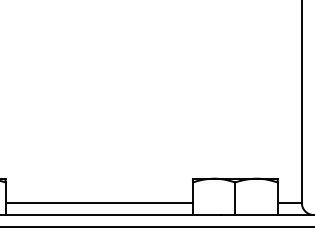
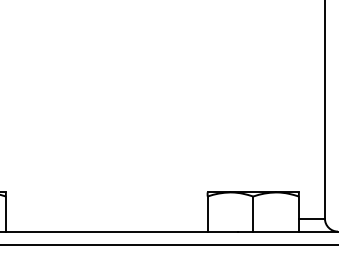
line: (98, 202) -> (105, 218), removed

